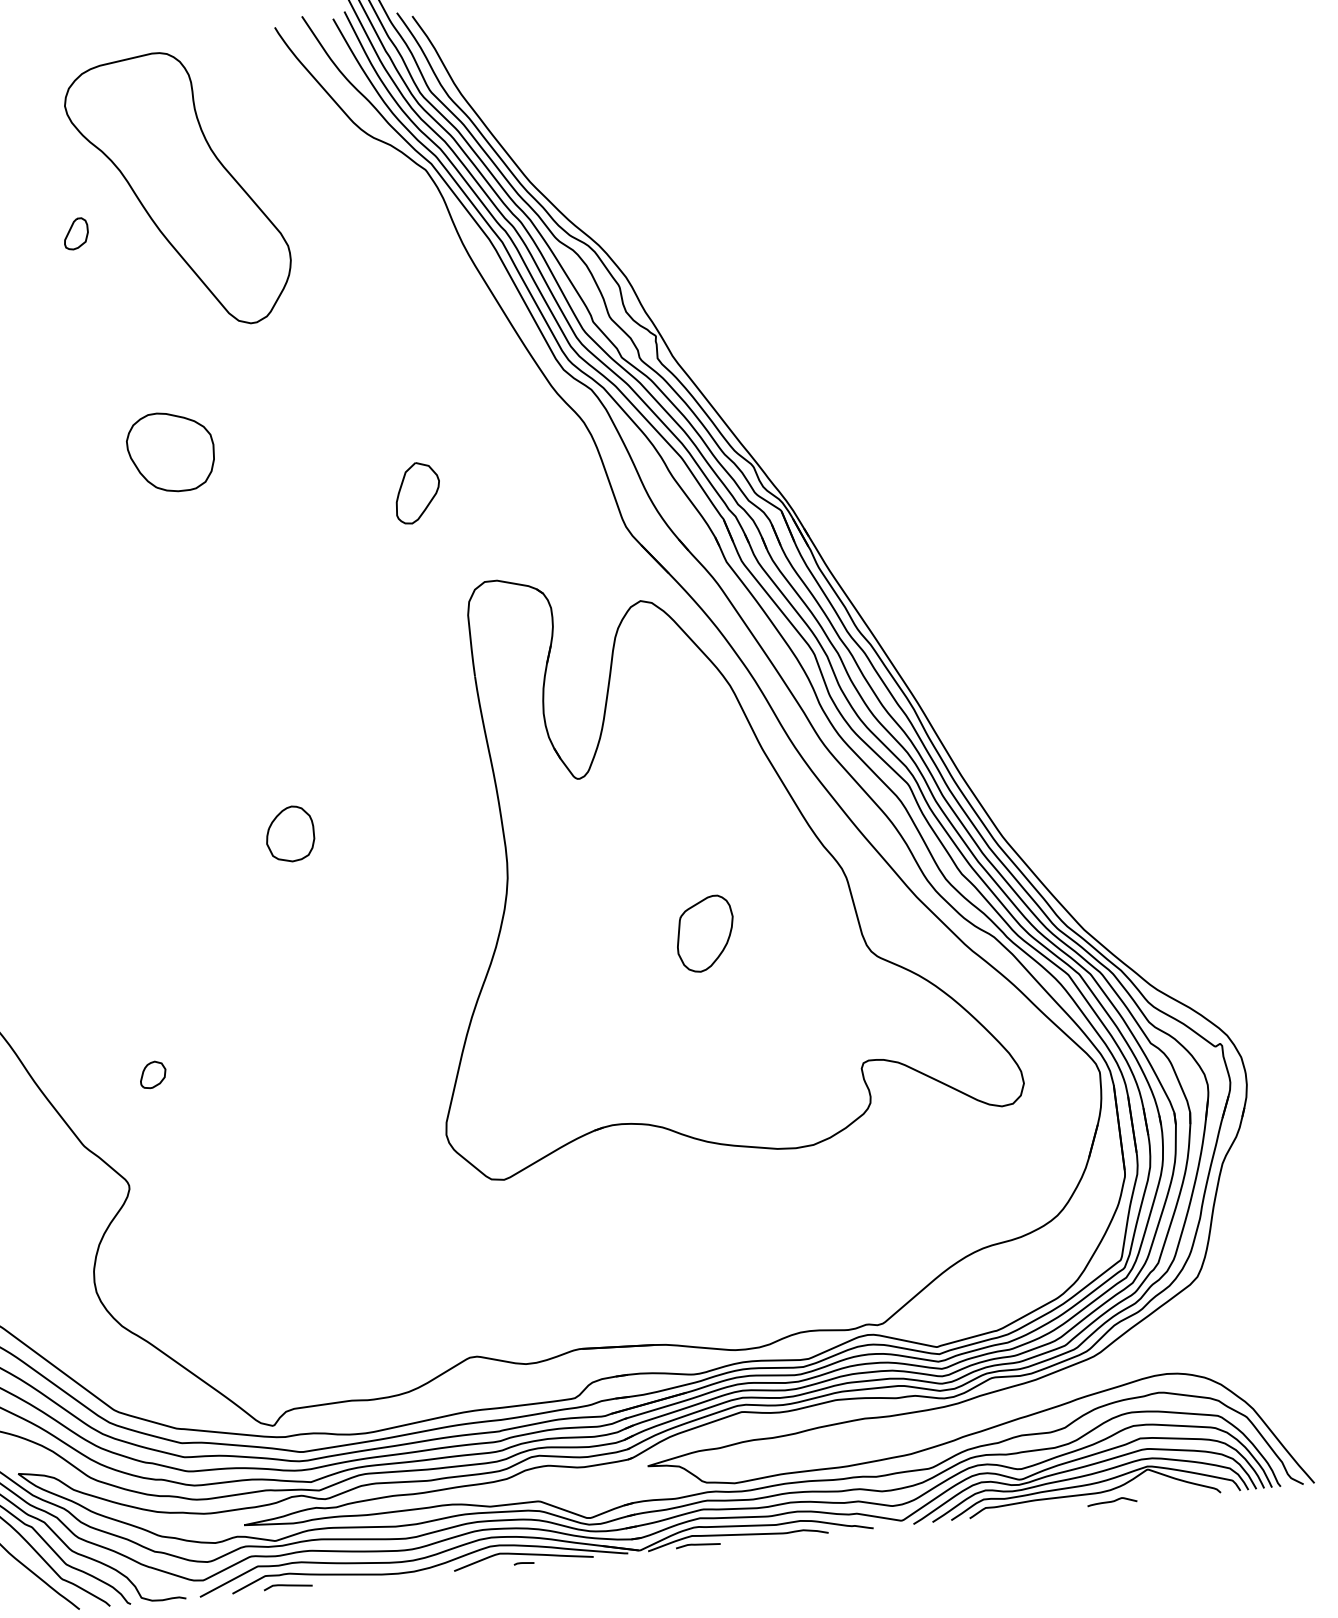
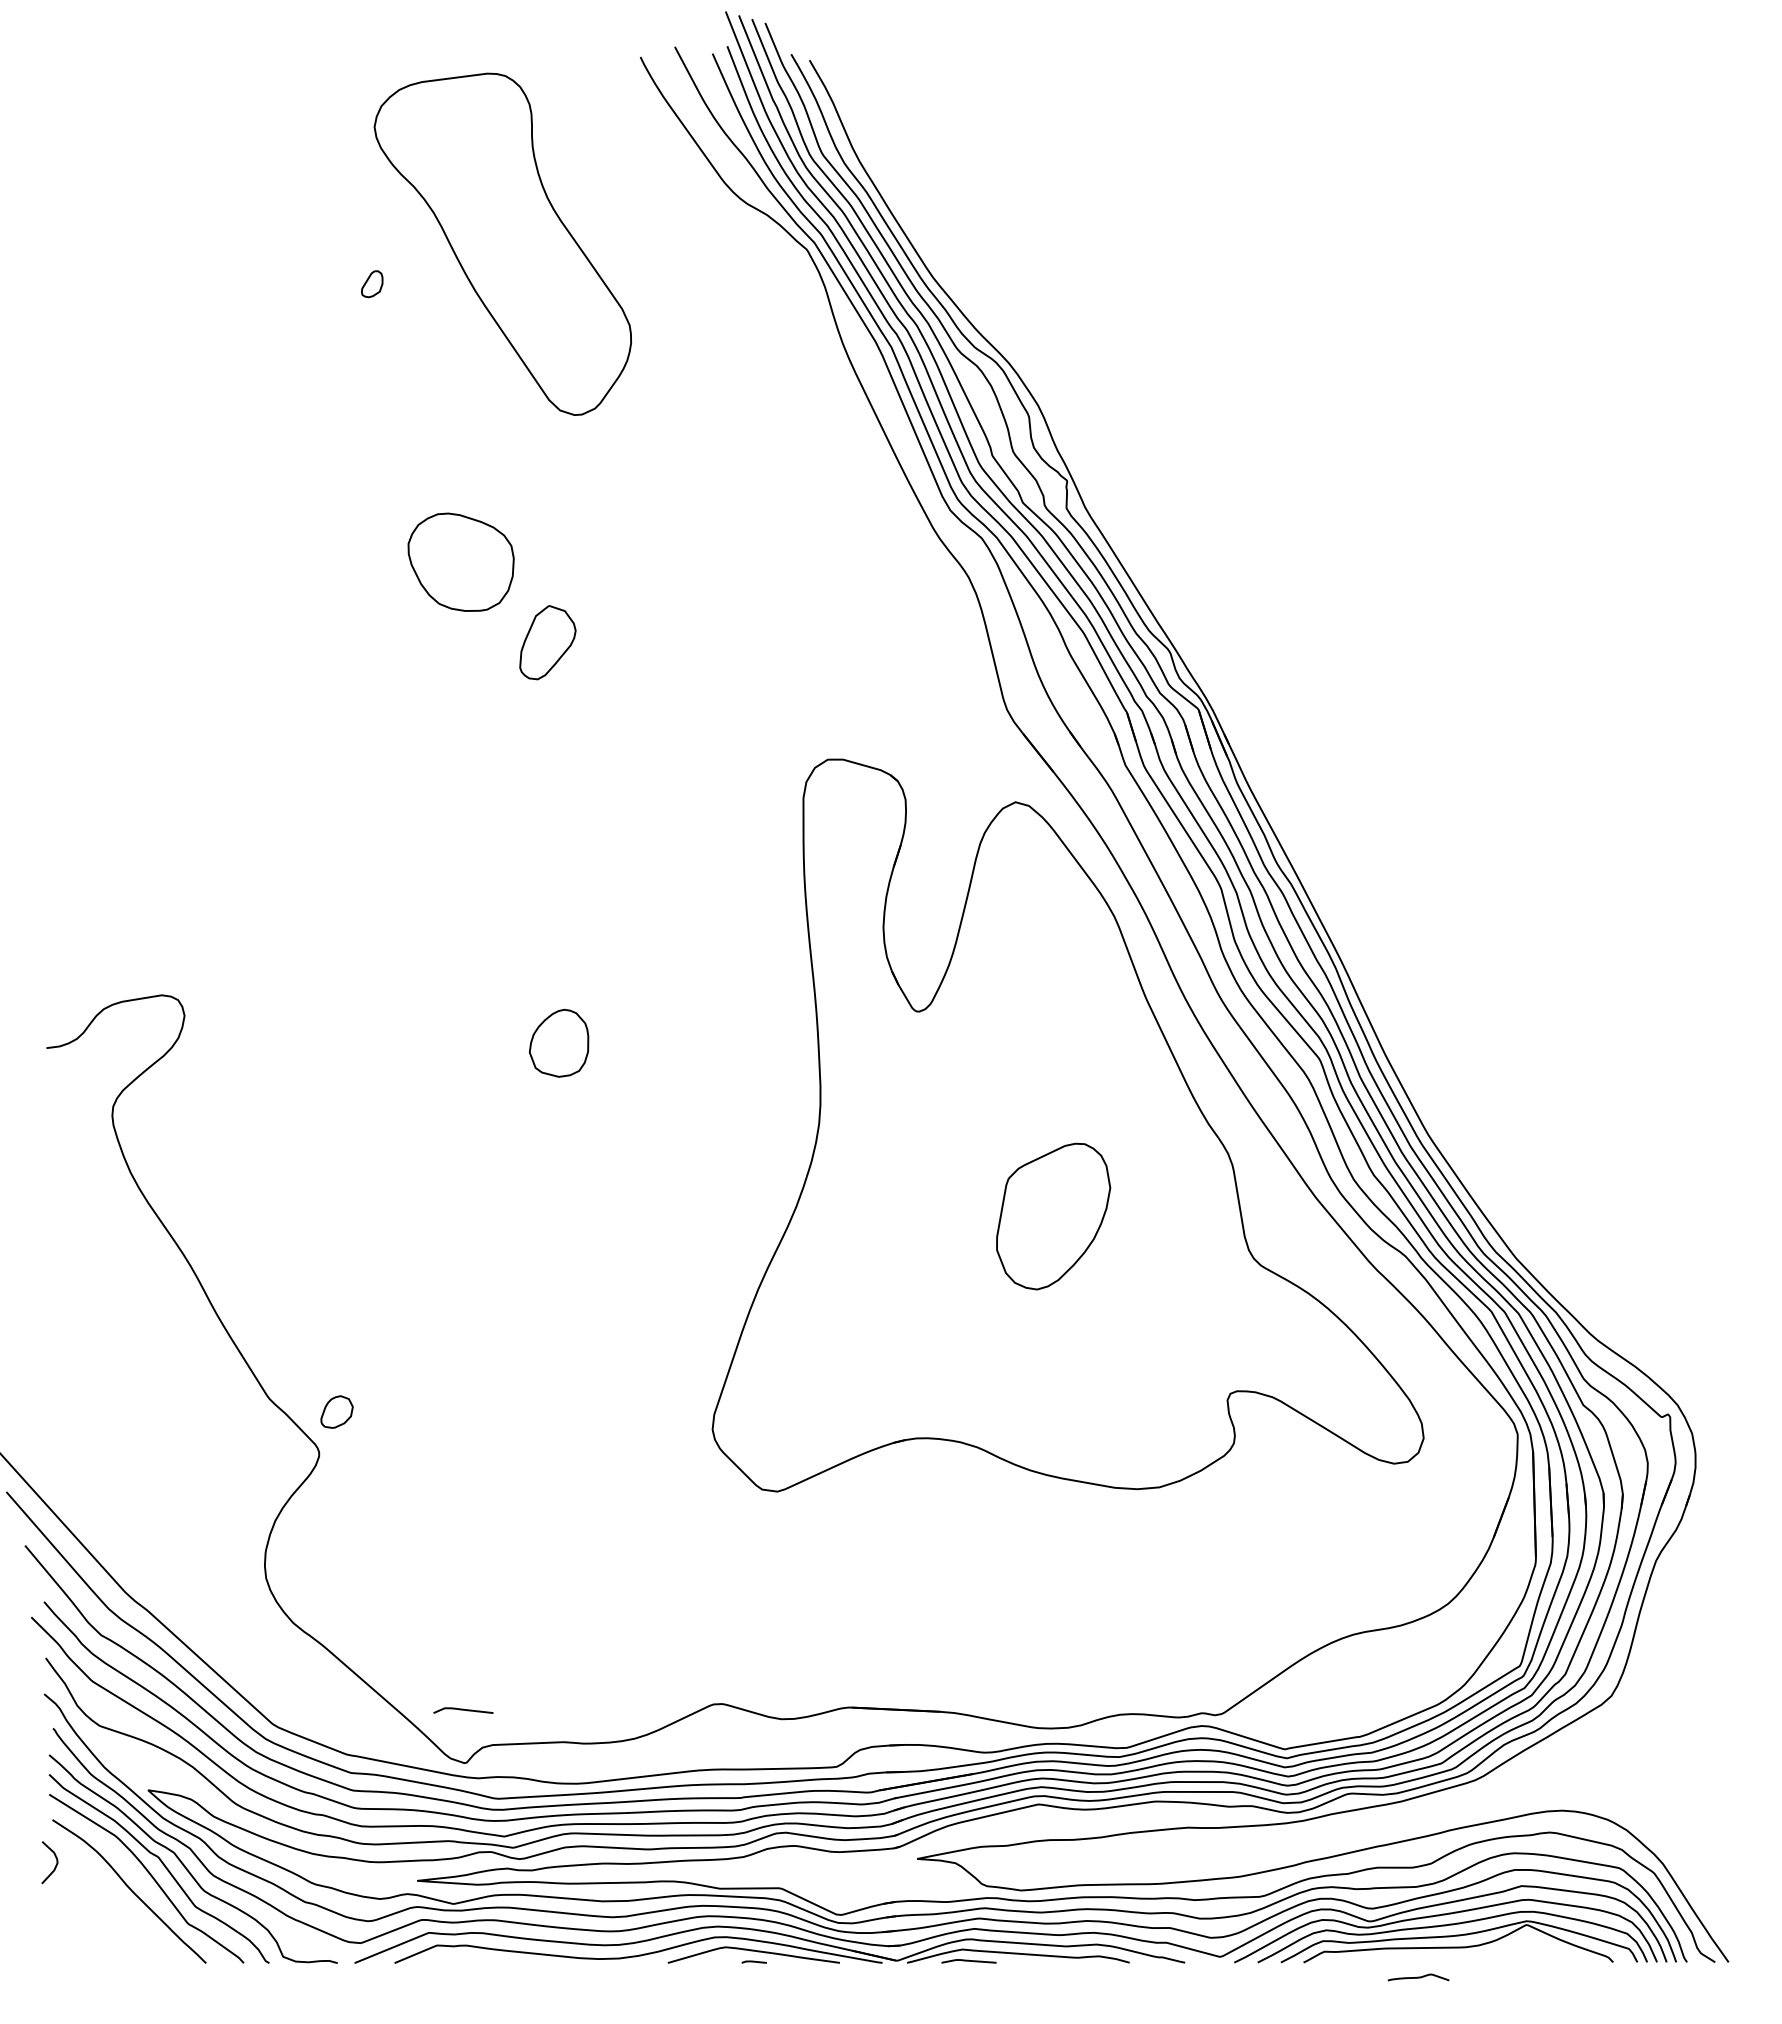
part: (75, 233) -> (371, 283), size x0.7
part: (417, 492) -> (547, 642), moved
part: (705, 933) -> (1053, 1216), size x1.6
part: (152, 1074) -> (336, 1411), moved
curve: (1112, 1501) -> (1418, 1977), moved
curve: (288, 1586) -> (463, 1710), moved

